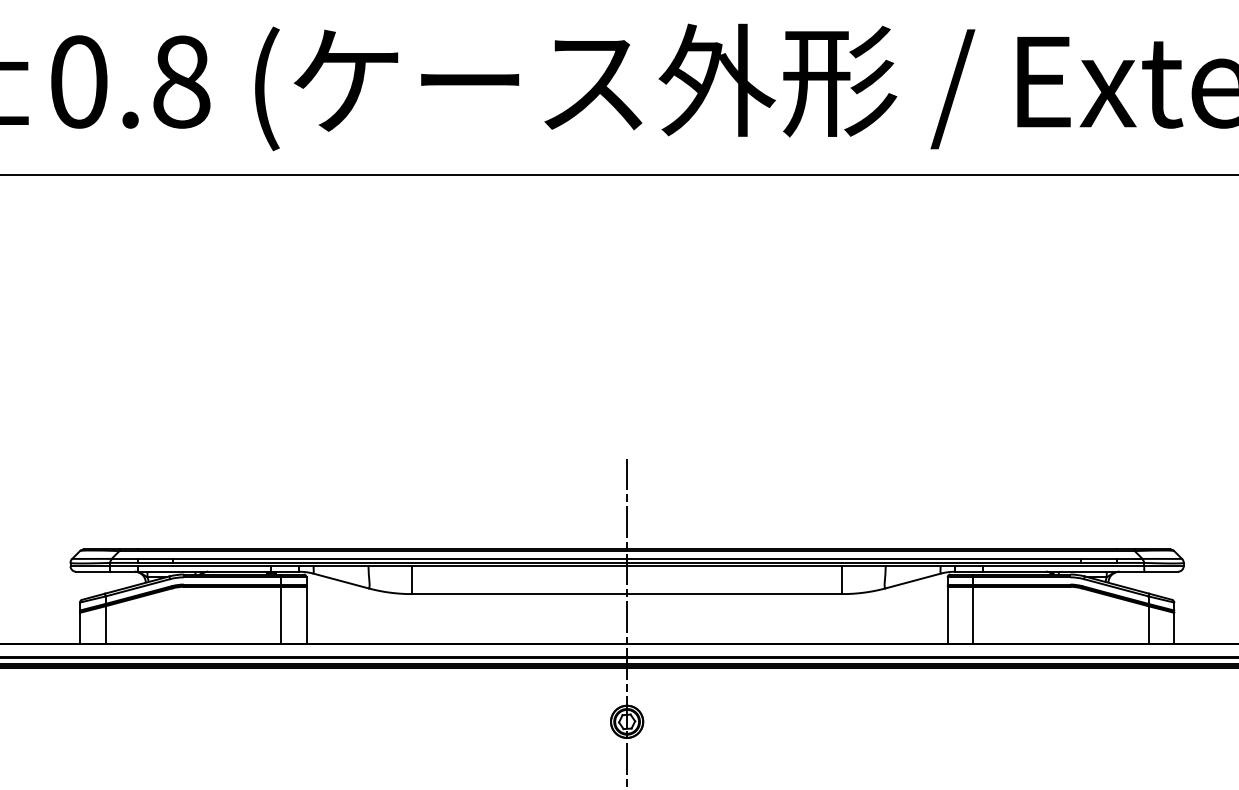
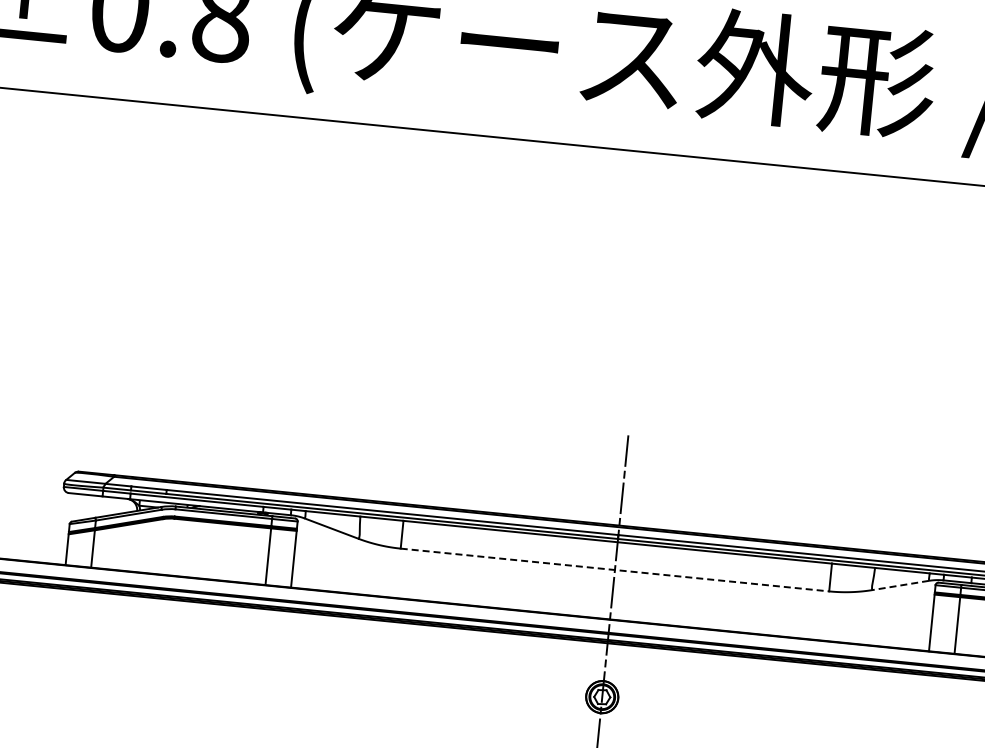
line: (912, 581) -> (900, 585), solid -> dashed
line: (627, 594) -> (615, 570), solid -> dashed

